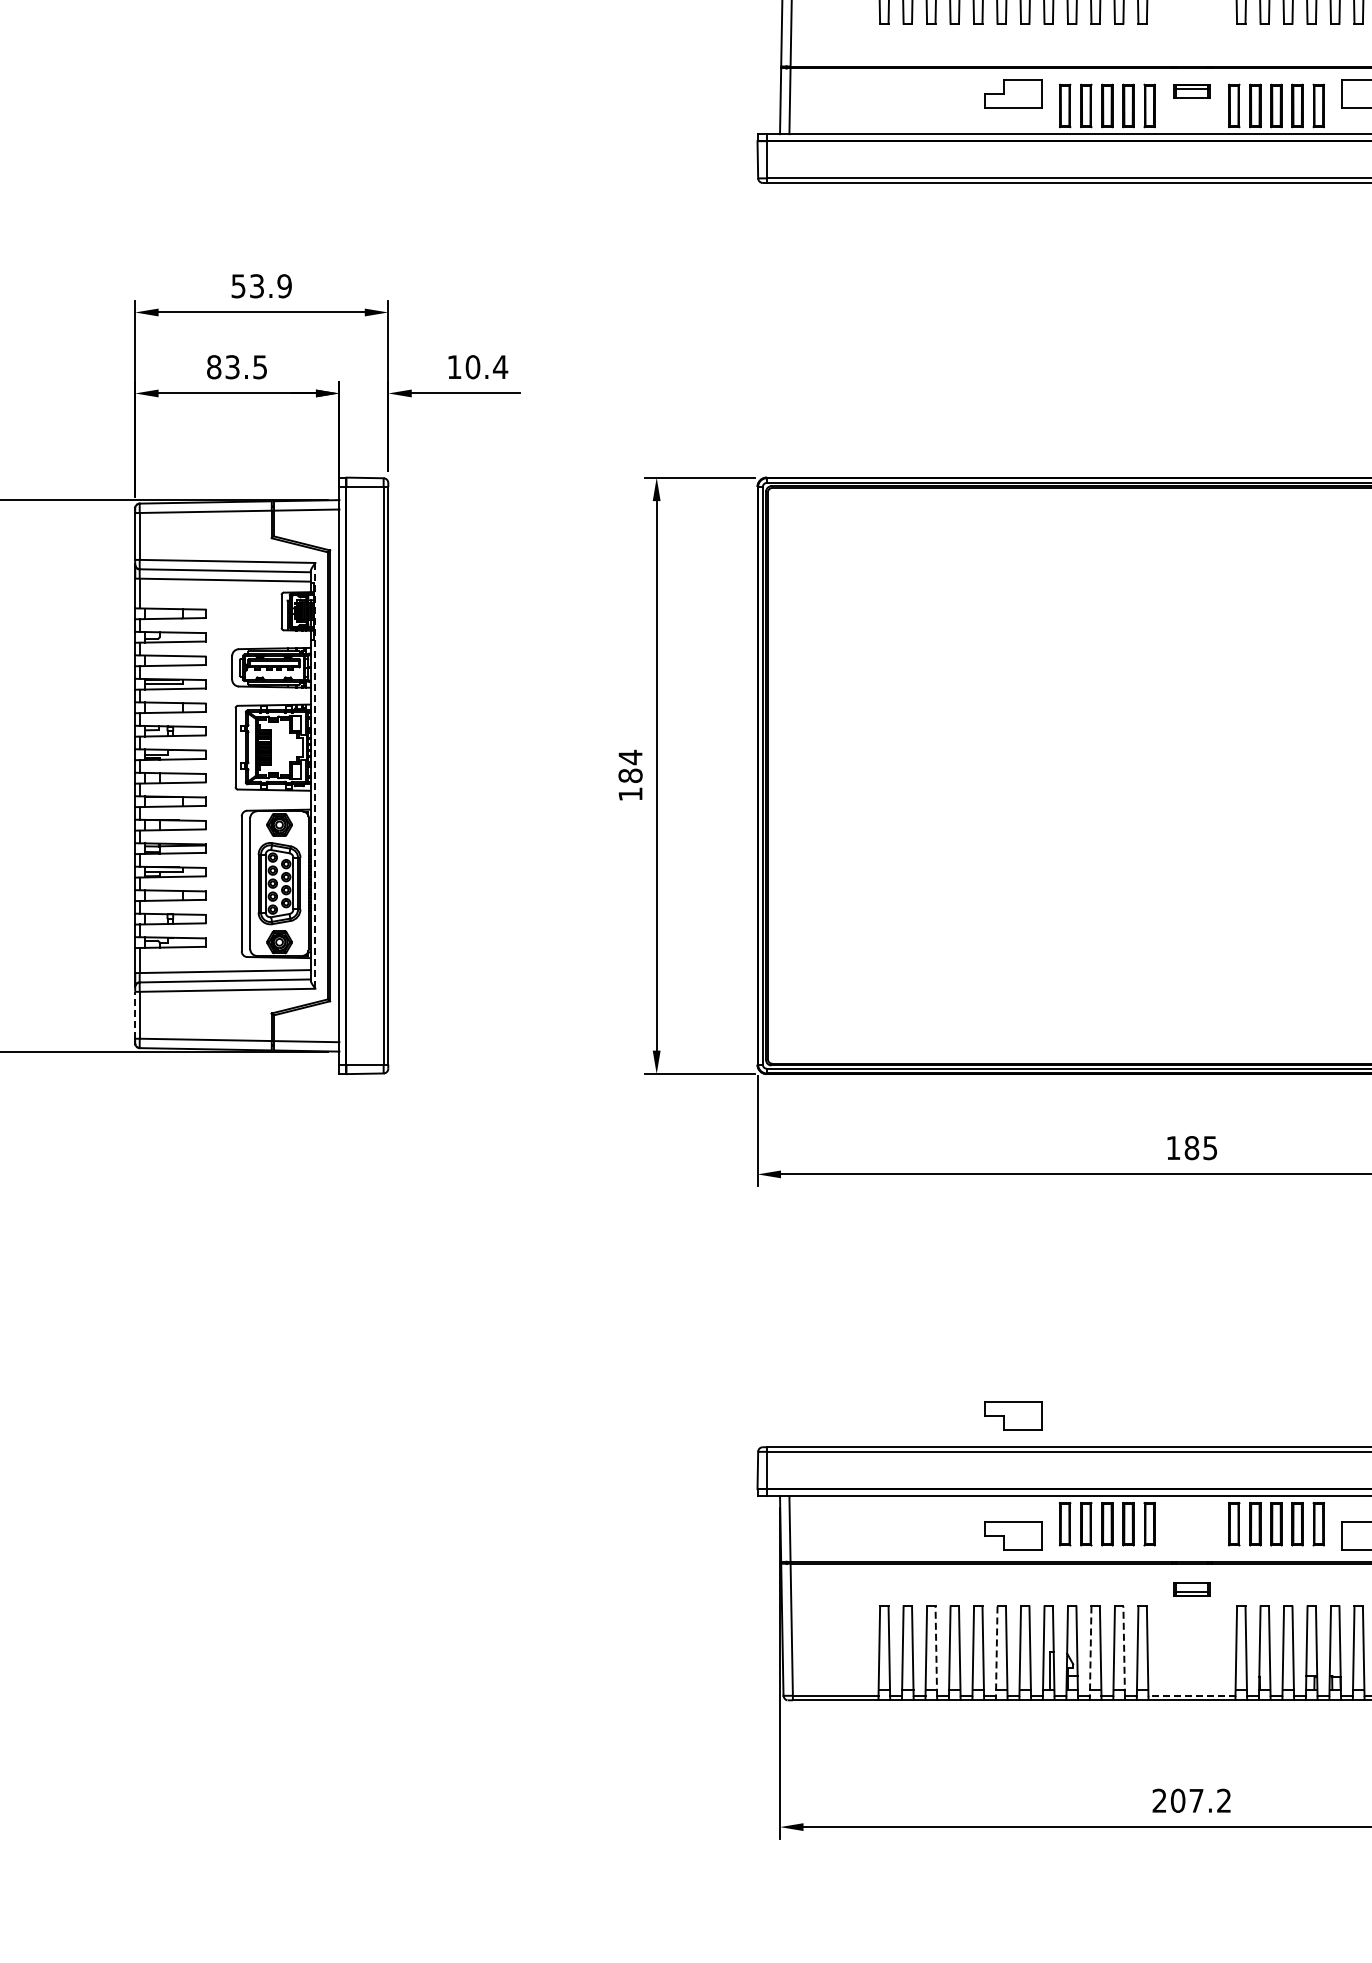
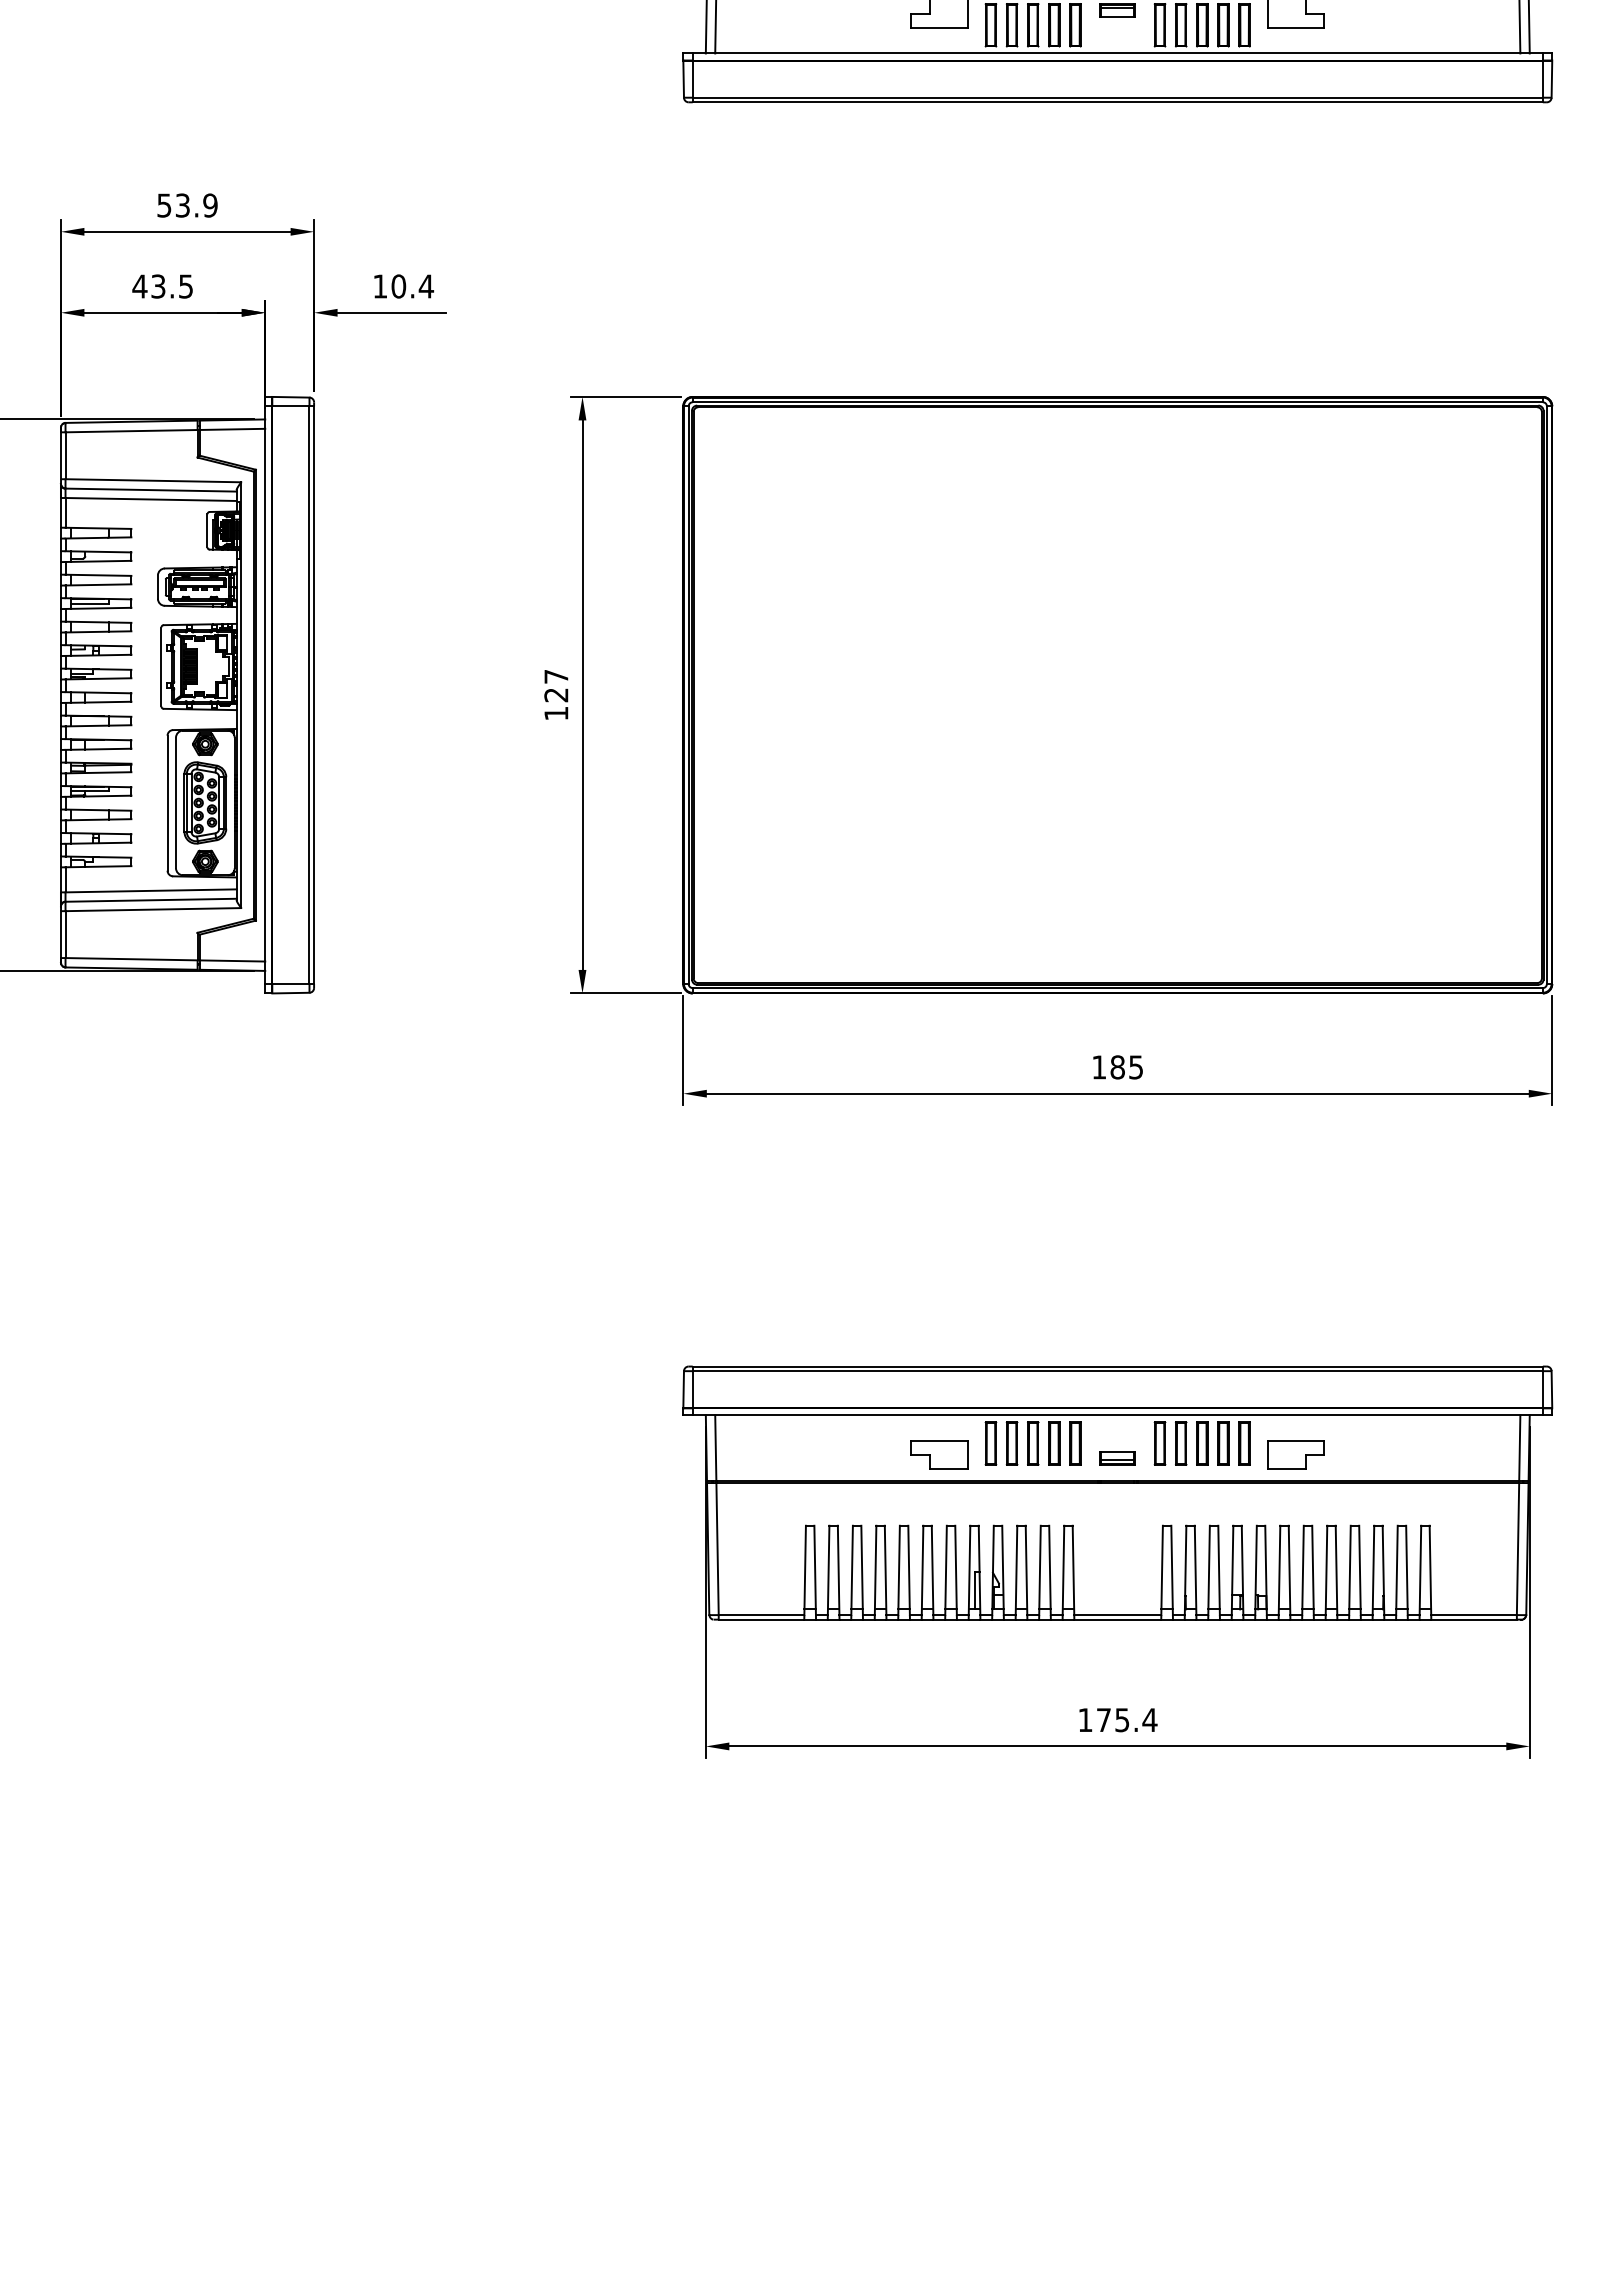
text: (213, 367) -> (139, 286), 83.5 -> 43.5
text: (630, 766) -> (556, 685), 184 -> 127
line: (315, 776) -> (241, 695), dashed -> solid
line: (134, 1015) -> (60, 934), dashed -> solid
part: (1013, 1415) -> (939, 1334), removed
part: (1191, 1590) -> (1117, 1458), moved
line: (936, 1651) -> (862, 1570), dashed -> solid
line: (996, 1651) -> (922, 1570), dashed -> solid
line: (1090, 1651) -> (1016, 1570), dashed -> solid
line: (1124, 1651) -> (1050, 1570), dashed -> solid
line: (1191, 1696) -> (1117, 1615), dashed -> solid
text: (1191, 1801) -> (1117, 1720), 207.2 -> 175.4

